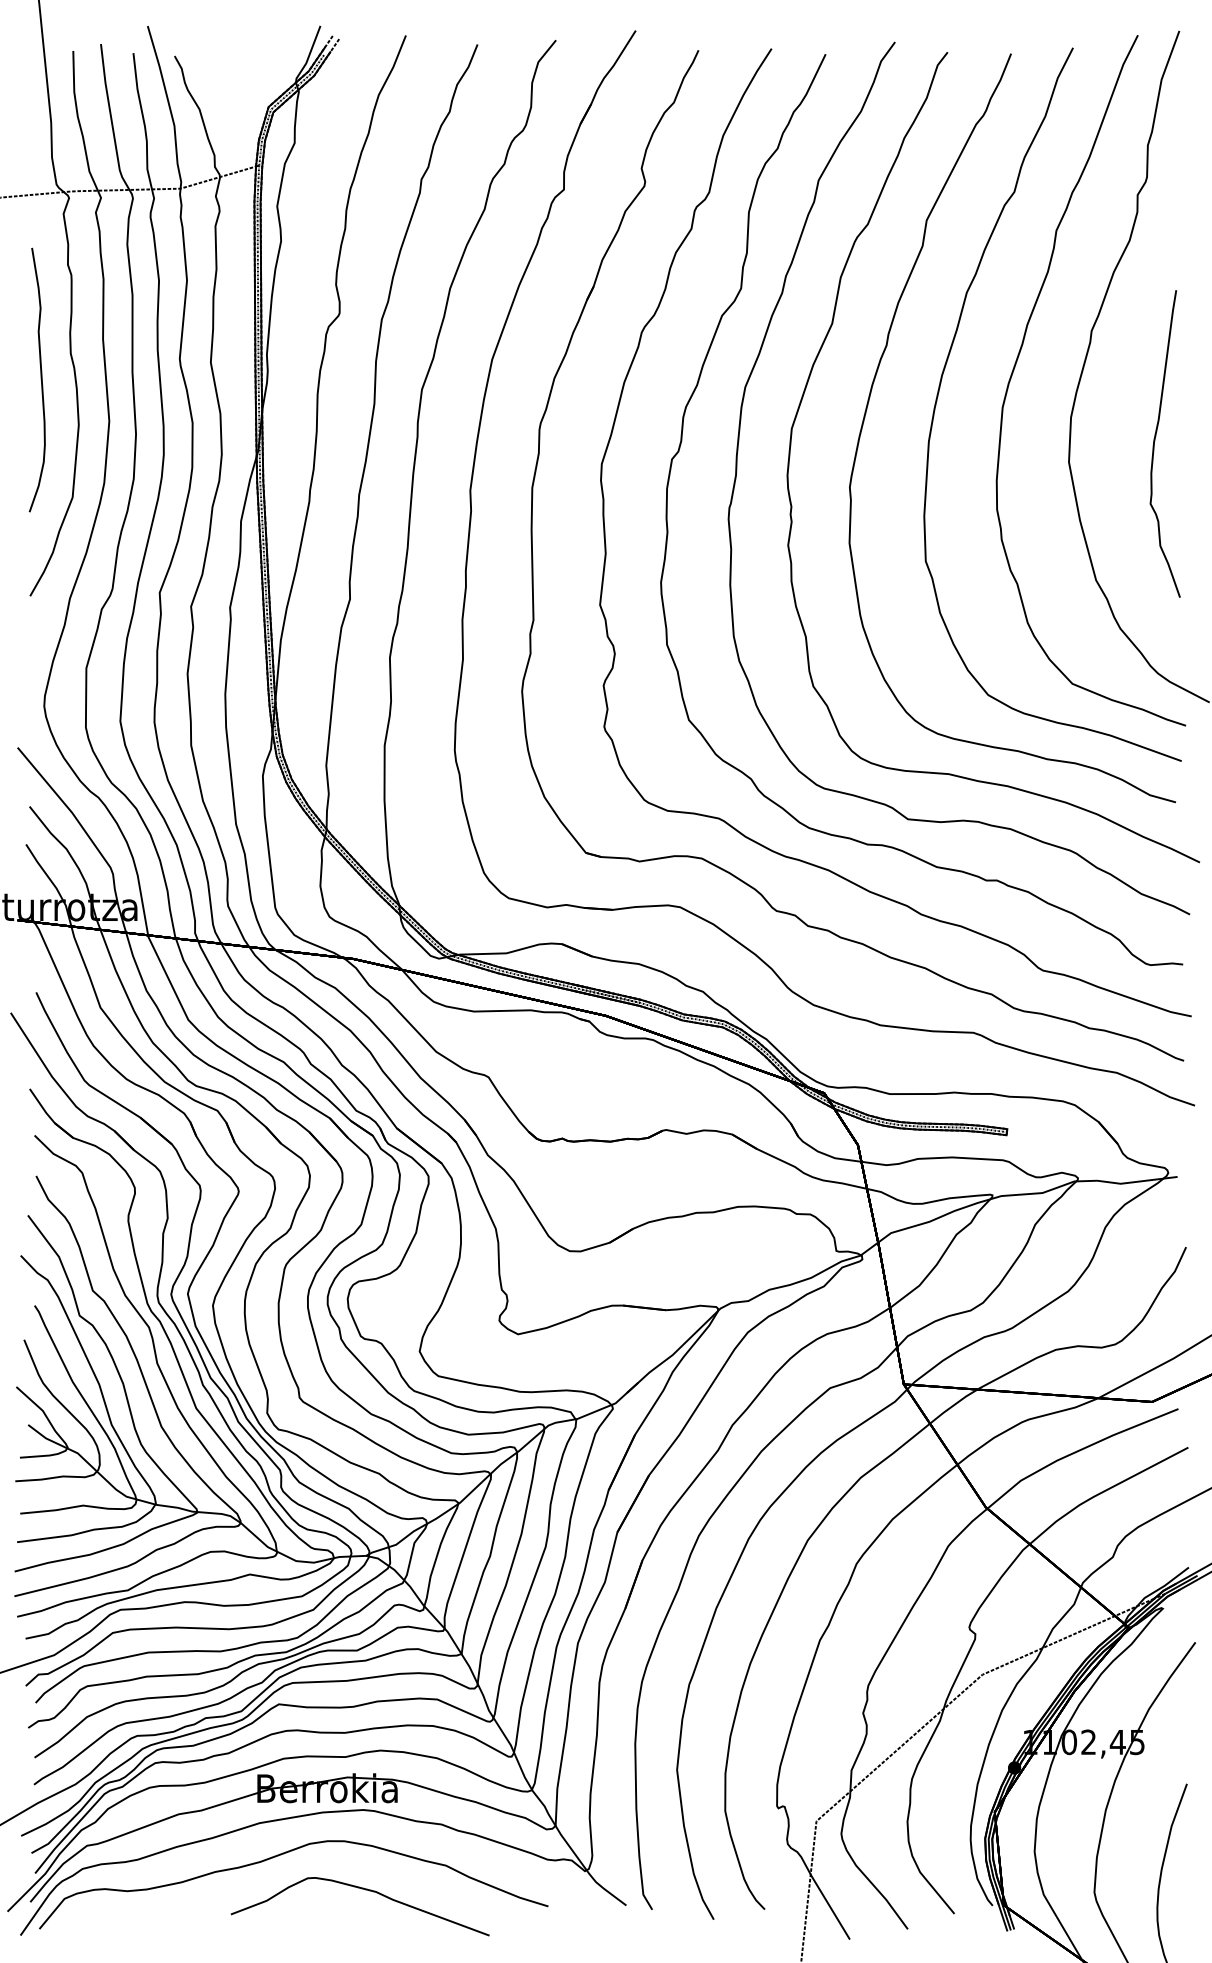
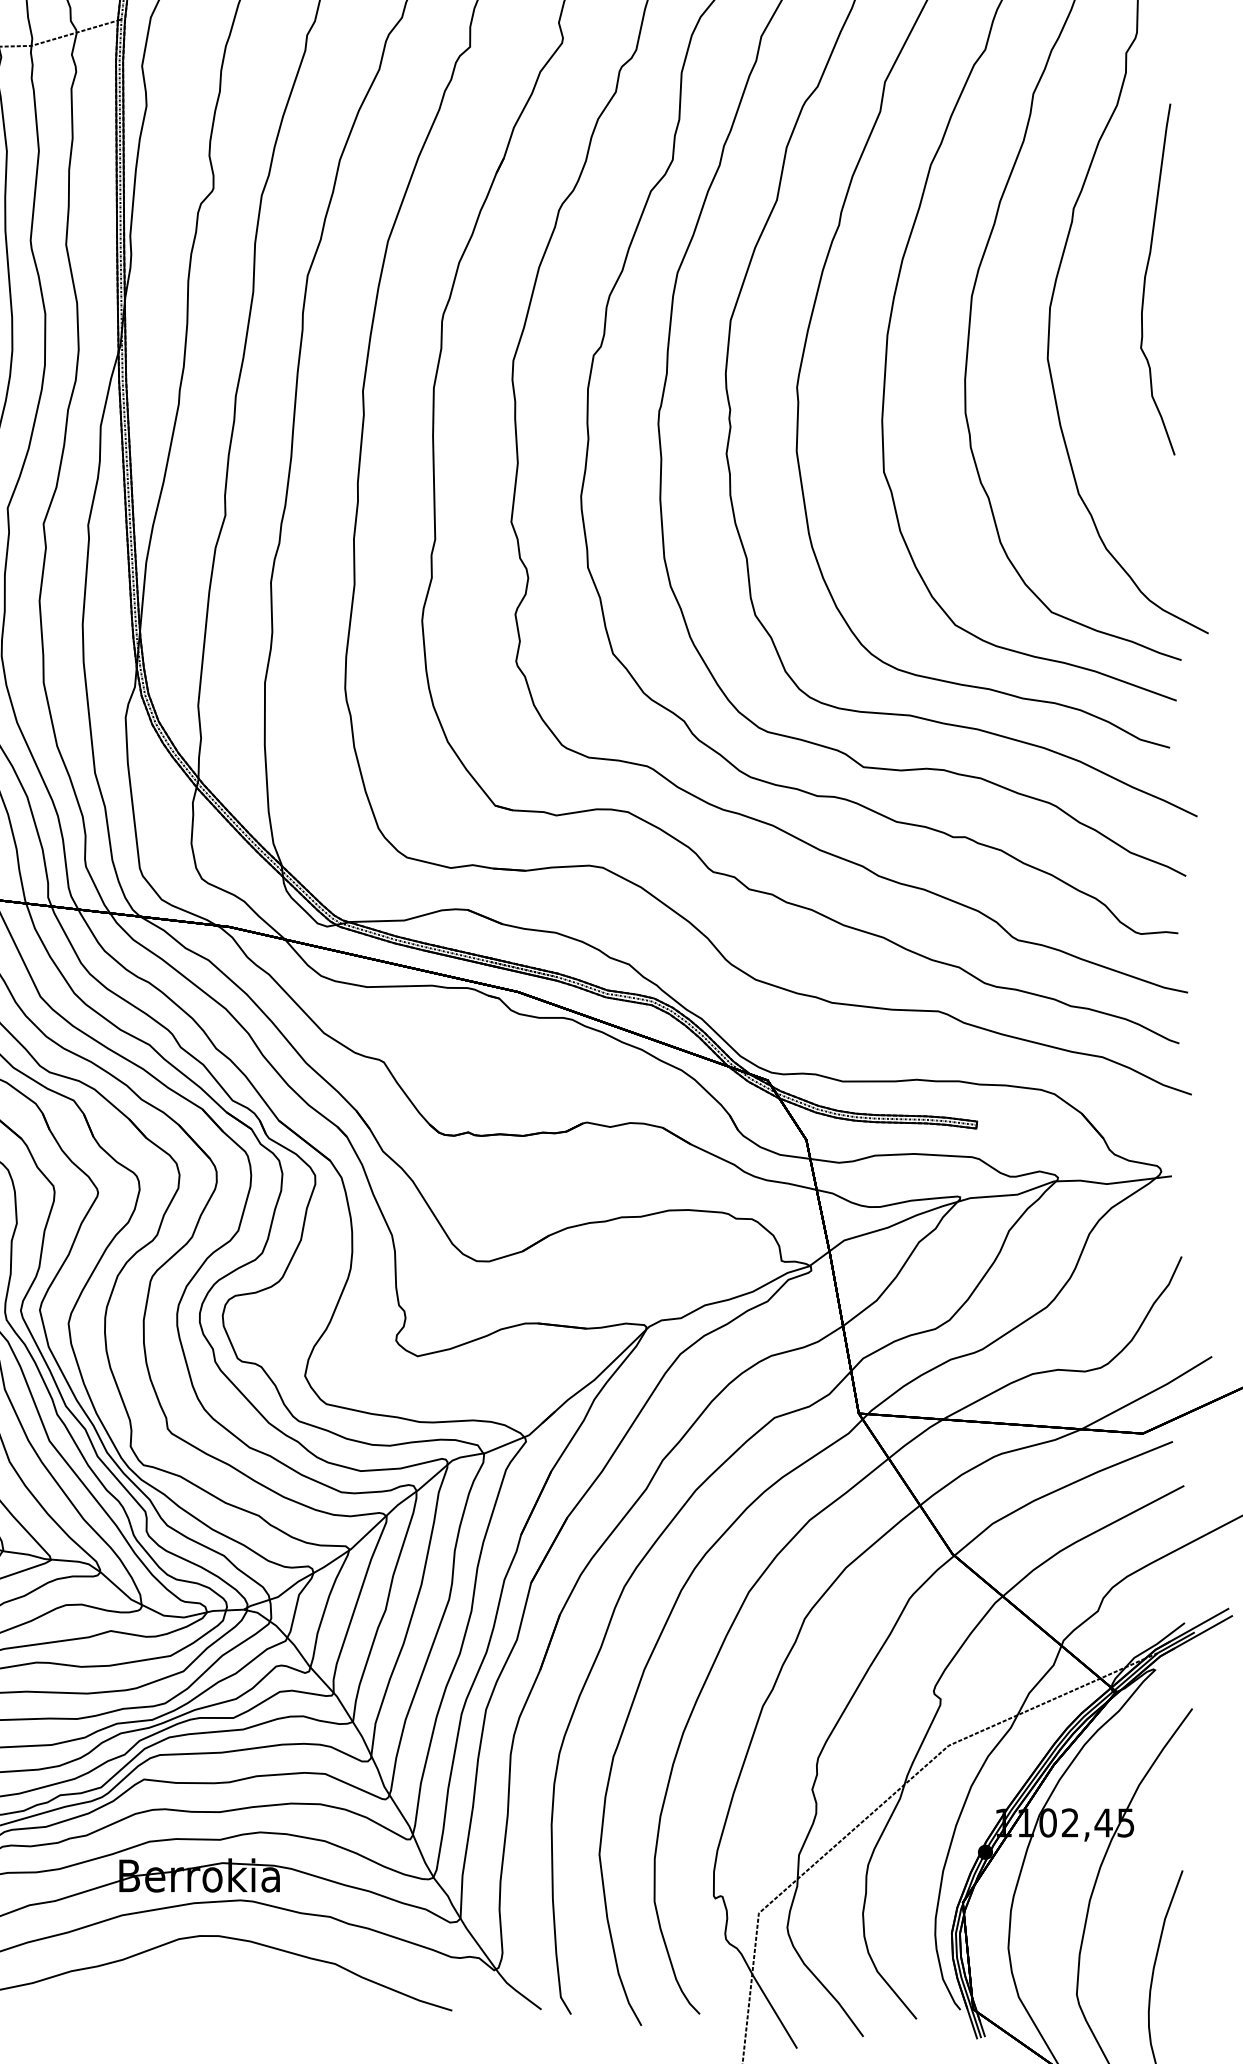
part: (1155, 441) -> (1146, 276), moved
curve: (365, 1890) -> (243, 1992), removed

